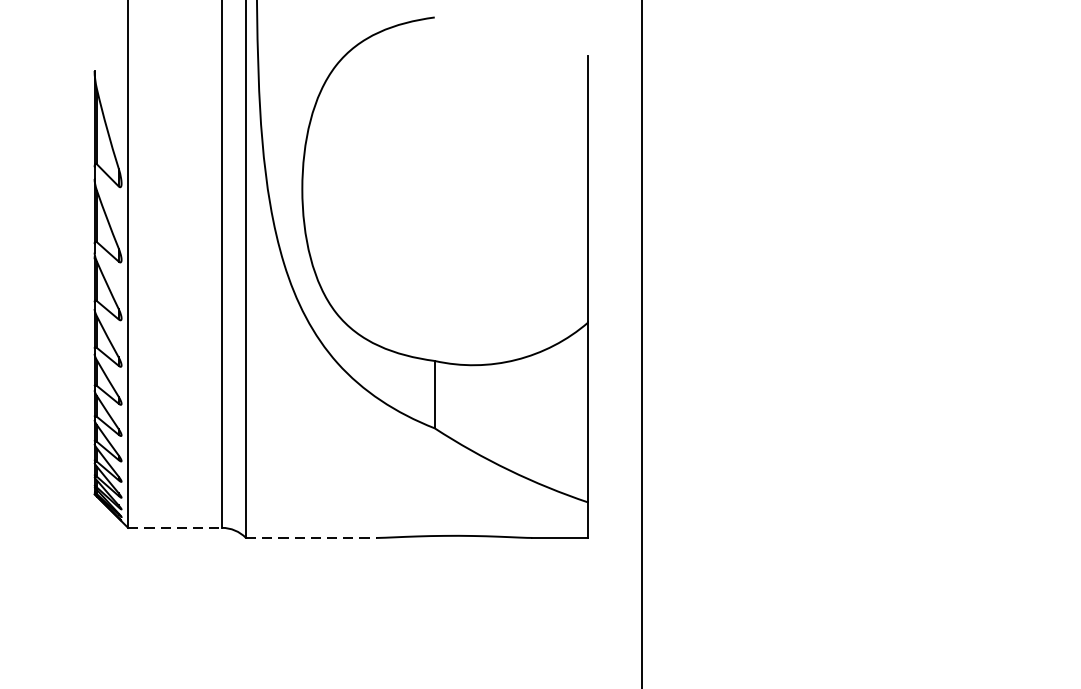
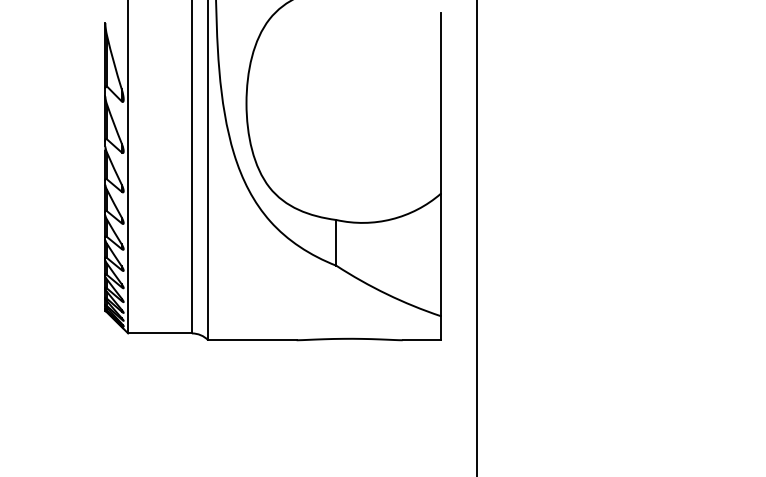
line: (175, 528) -> (160, 333), dashed -> solid
line: (312, 538) -> (253, 340), dashed -> solid

